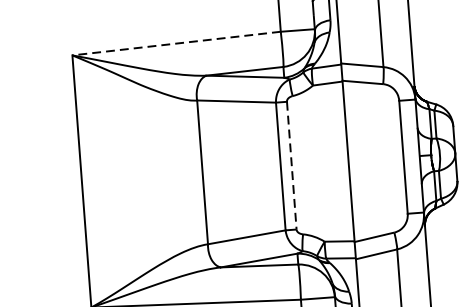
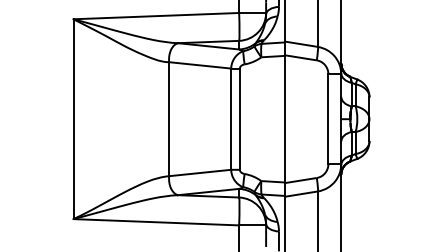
line: (176, 44) -> (156, 16), dashed -> solid
line: (291, 166) -> (239, 119), dashed -> solid

